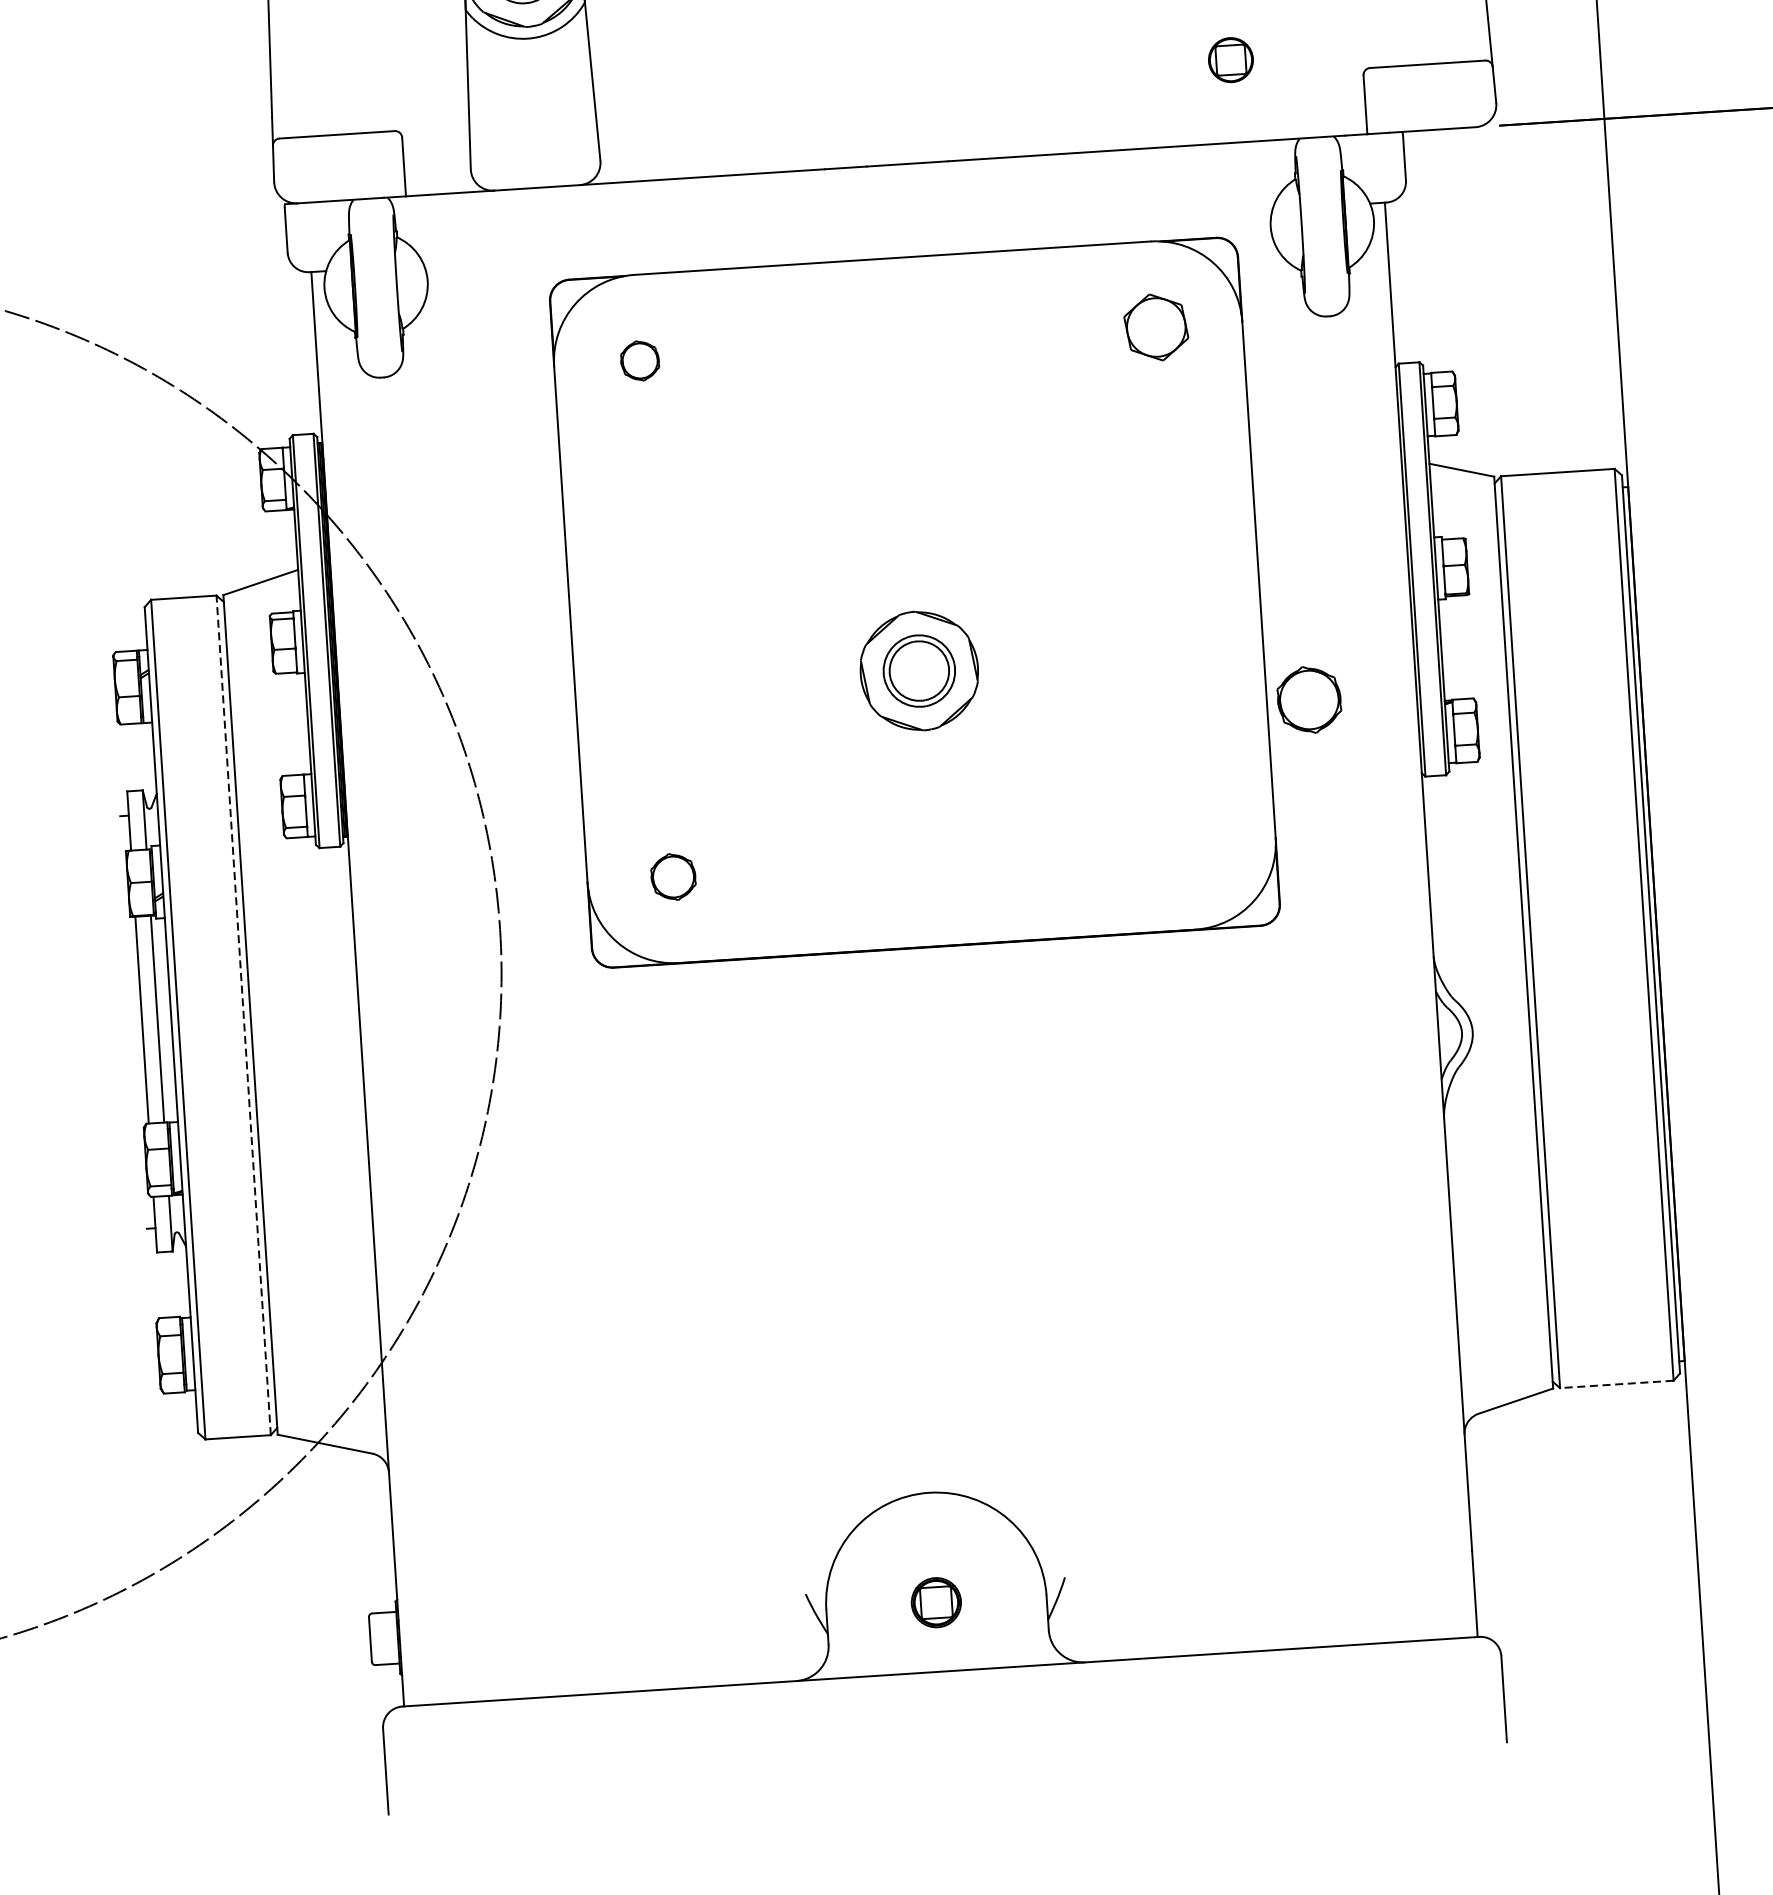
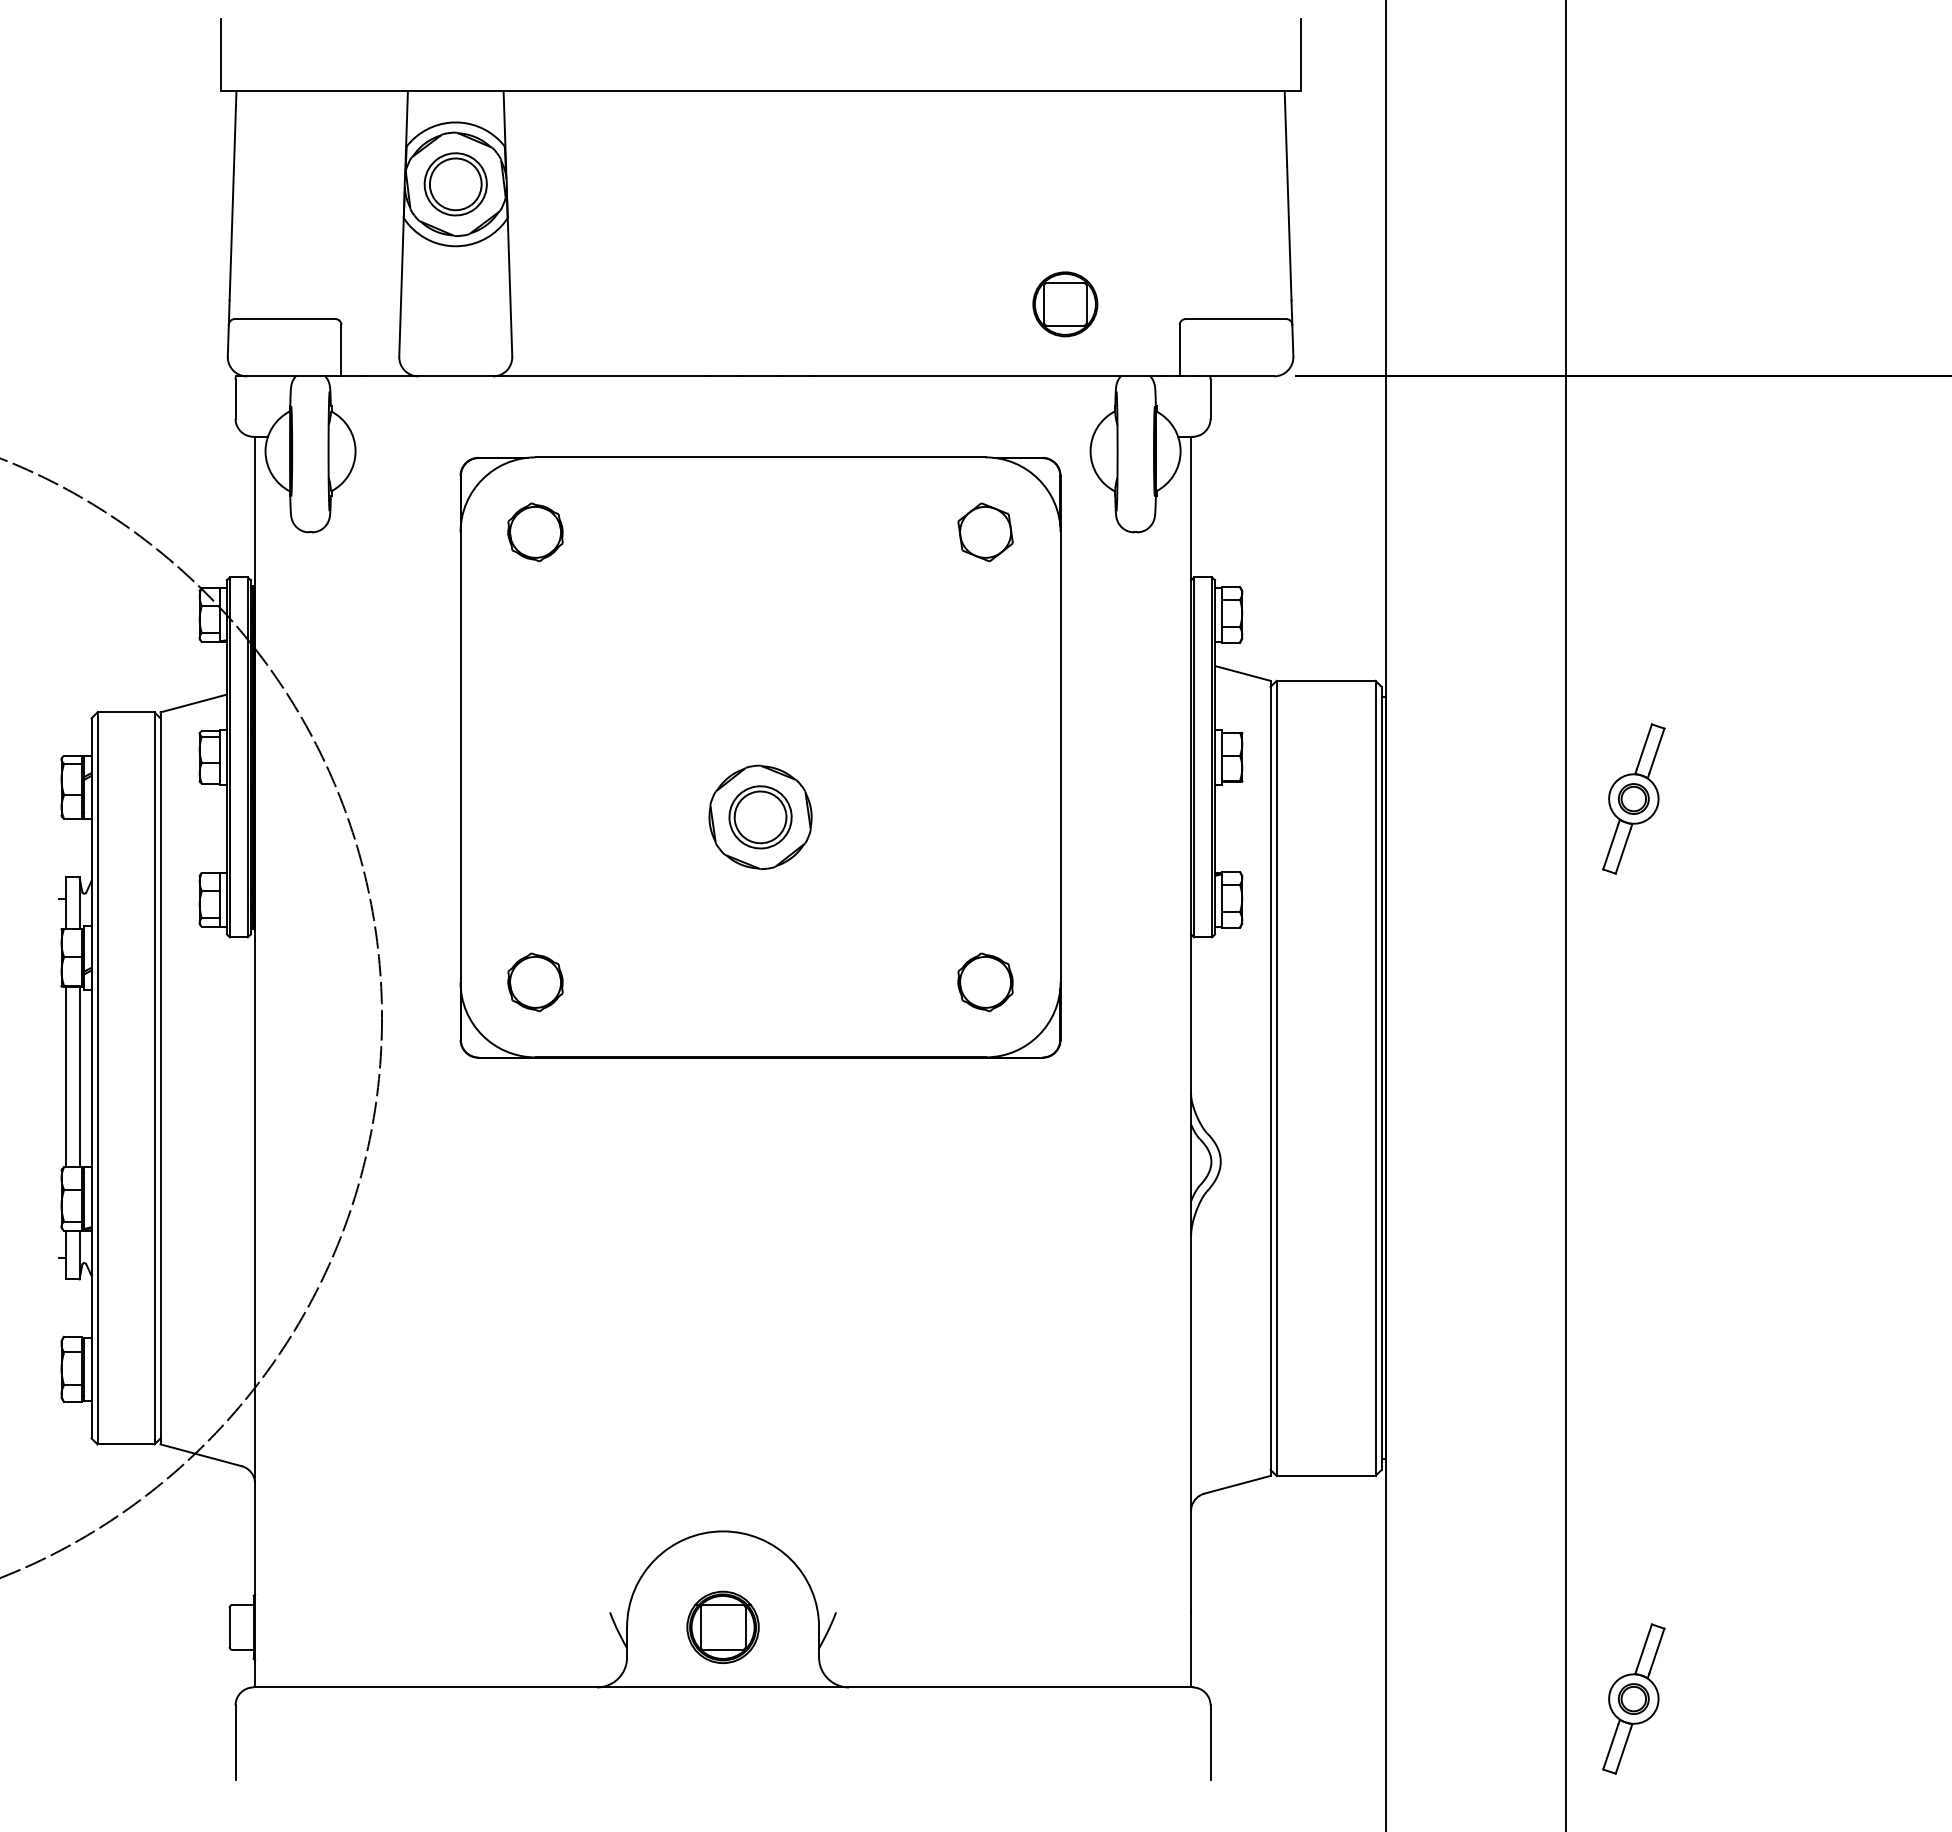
part: (1231, 60) -> (1065, 304), size x1.67
part: (640, 361) -> (535, 532), size x1.67
part: (1309, 700) -> (985, 982), moved
part: (673, 877) -> (535, 982), size x1.43
line: (243, 1014) -> (154, 1077), dashed -> solid
line: (1617, 1383) -> (1326, 1475), dashed -> solid
part: (935, 1601) -> (722, 1626), size x1.67

